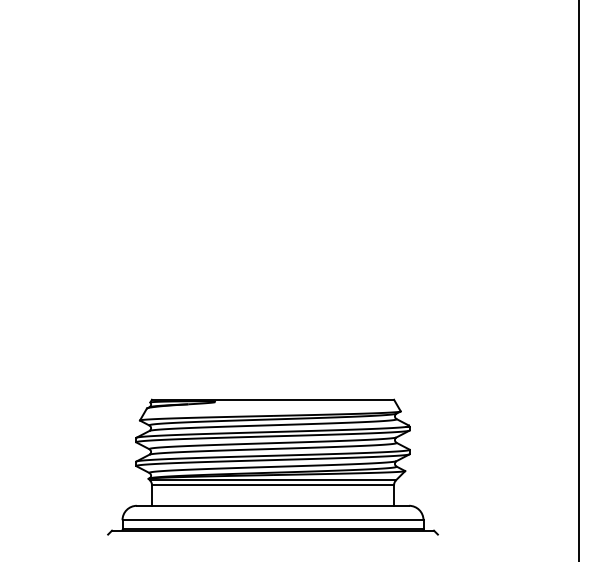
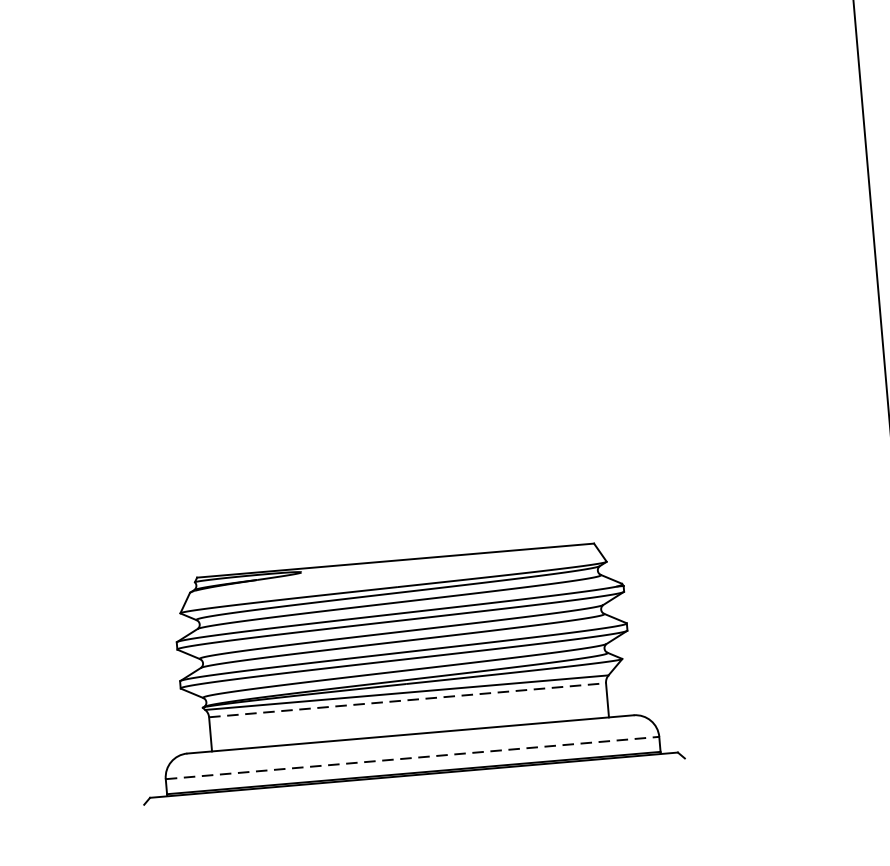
line: (273, 484) -> (408, 699), solid -> dashed
line: (273, 520) -> (413, 758), solid -> dashed

